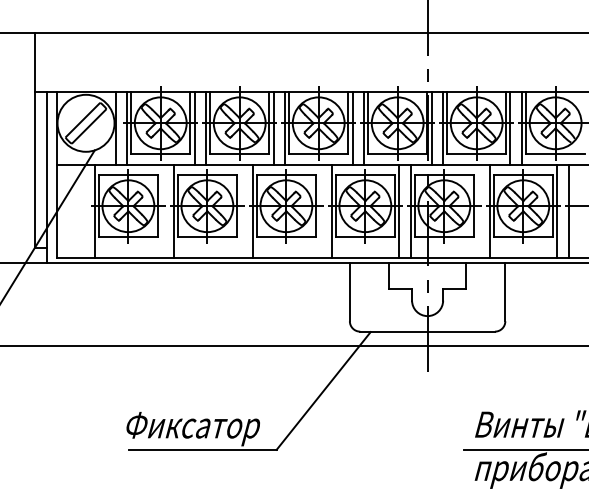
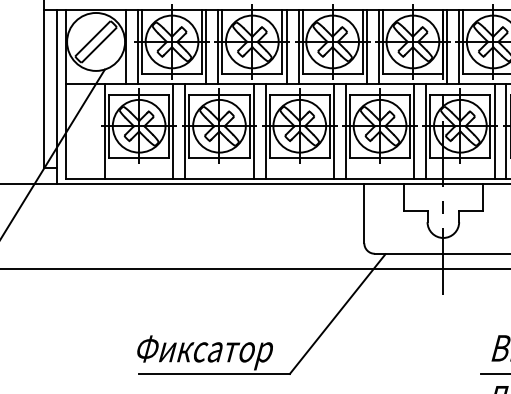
line: (162, 211) -> (173, 131), added
line: (241, 211) -> (254, 131), added
line: (320, 211) -> (334, 131), added
line: (478, 211) -> (495, 131), added

